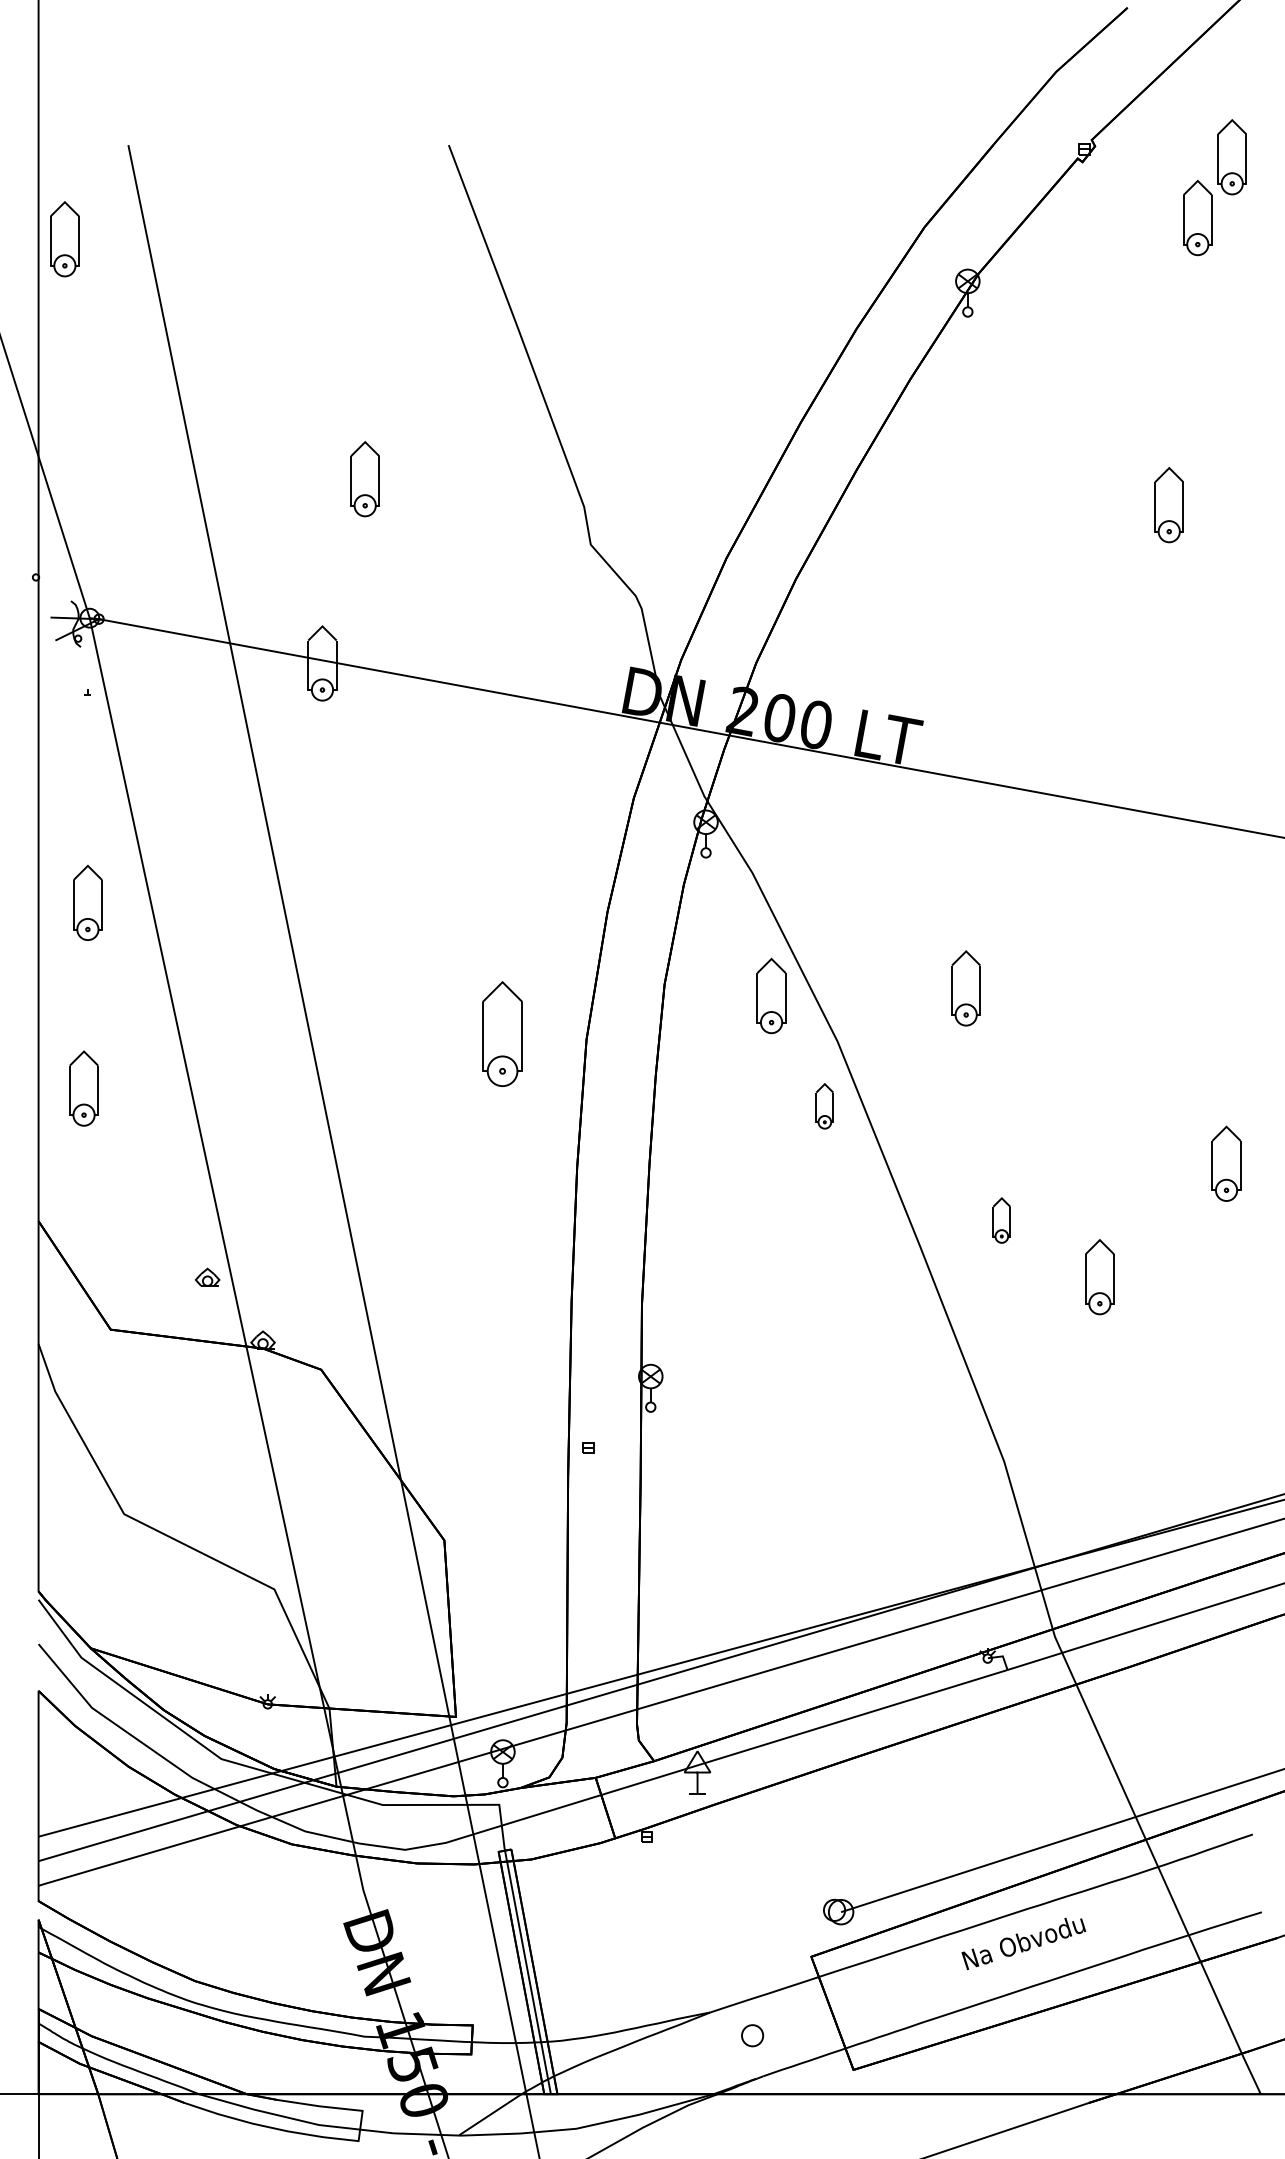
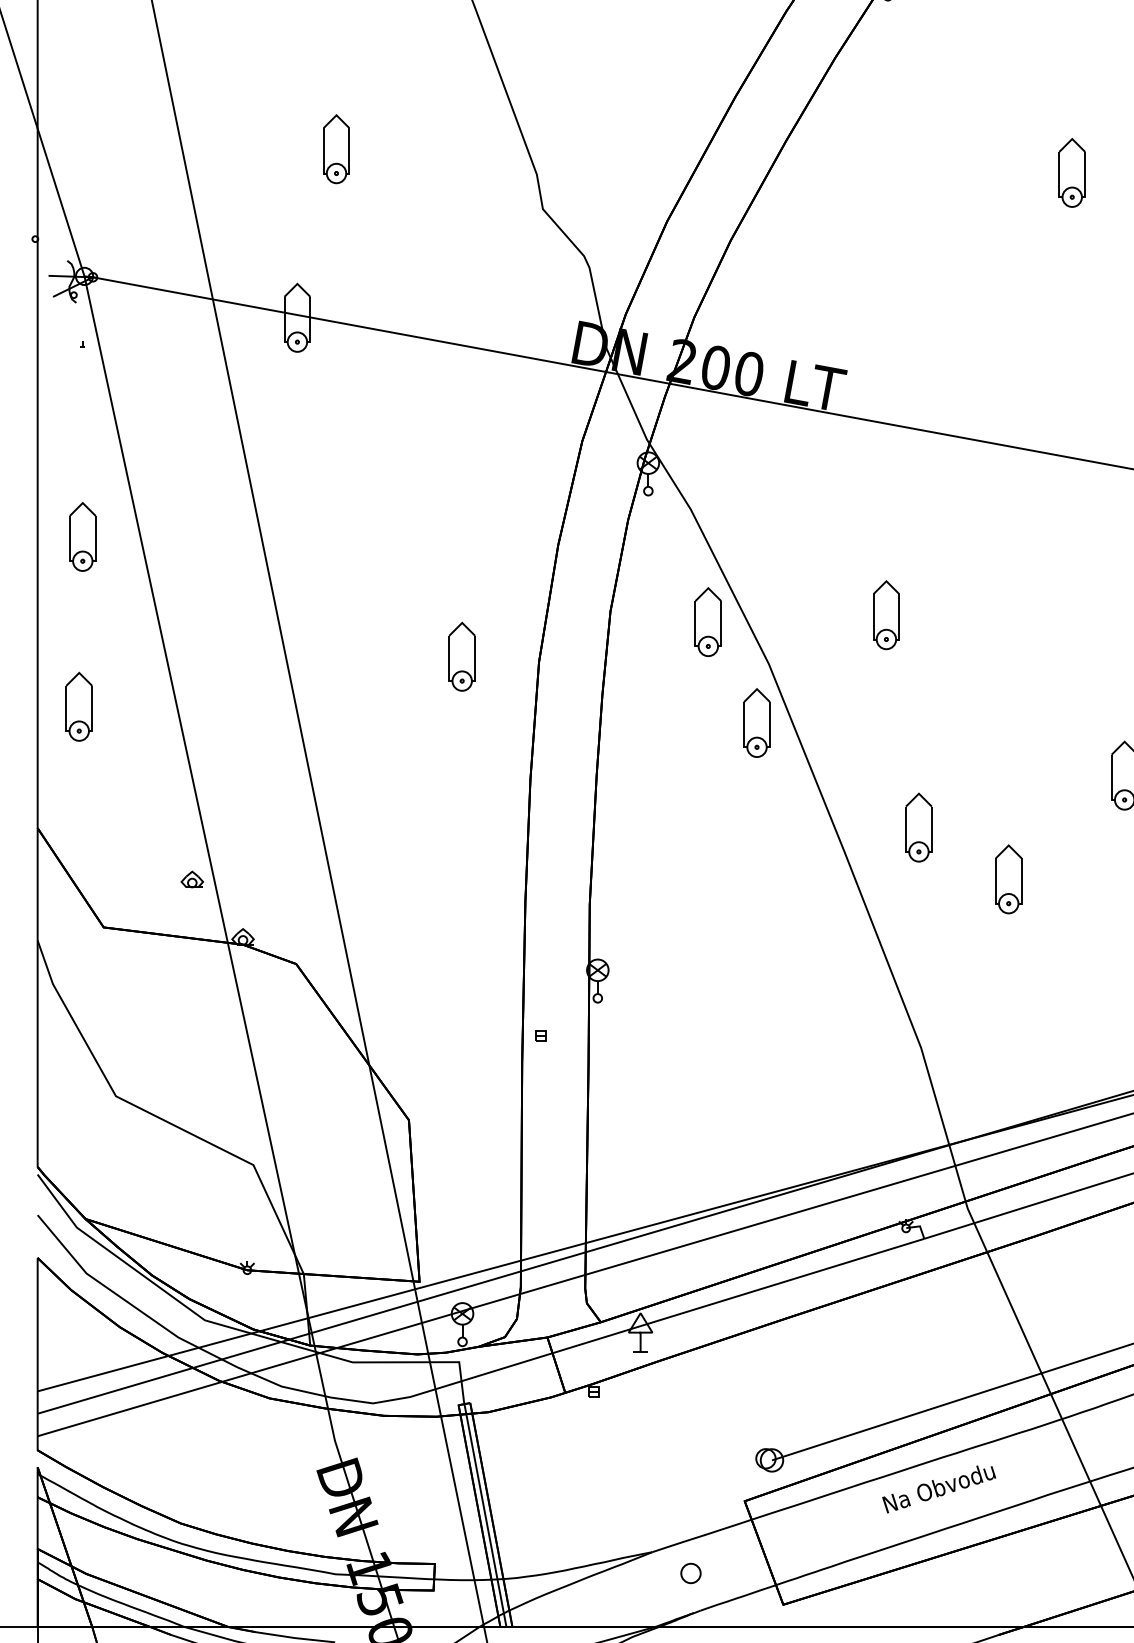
part: (502, 1033) -> (462, 656), size x0.71
part: (824, 1106) -> (756, 723), size x1.67
part: (1001, 1220) -> (918, 827), size x1.67

